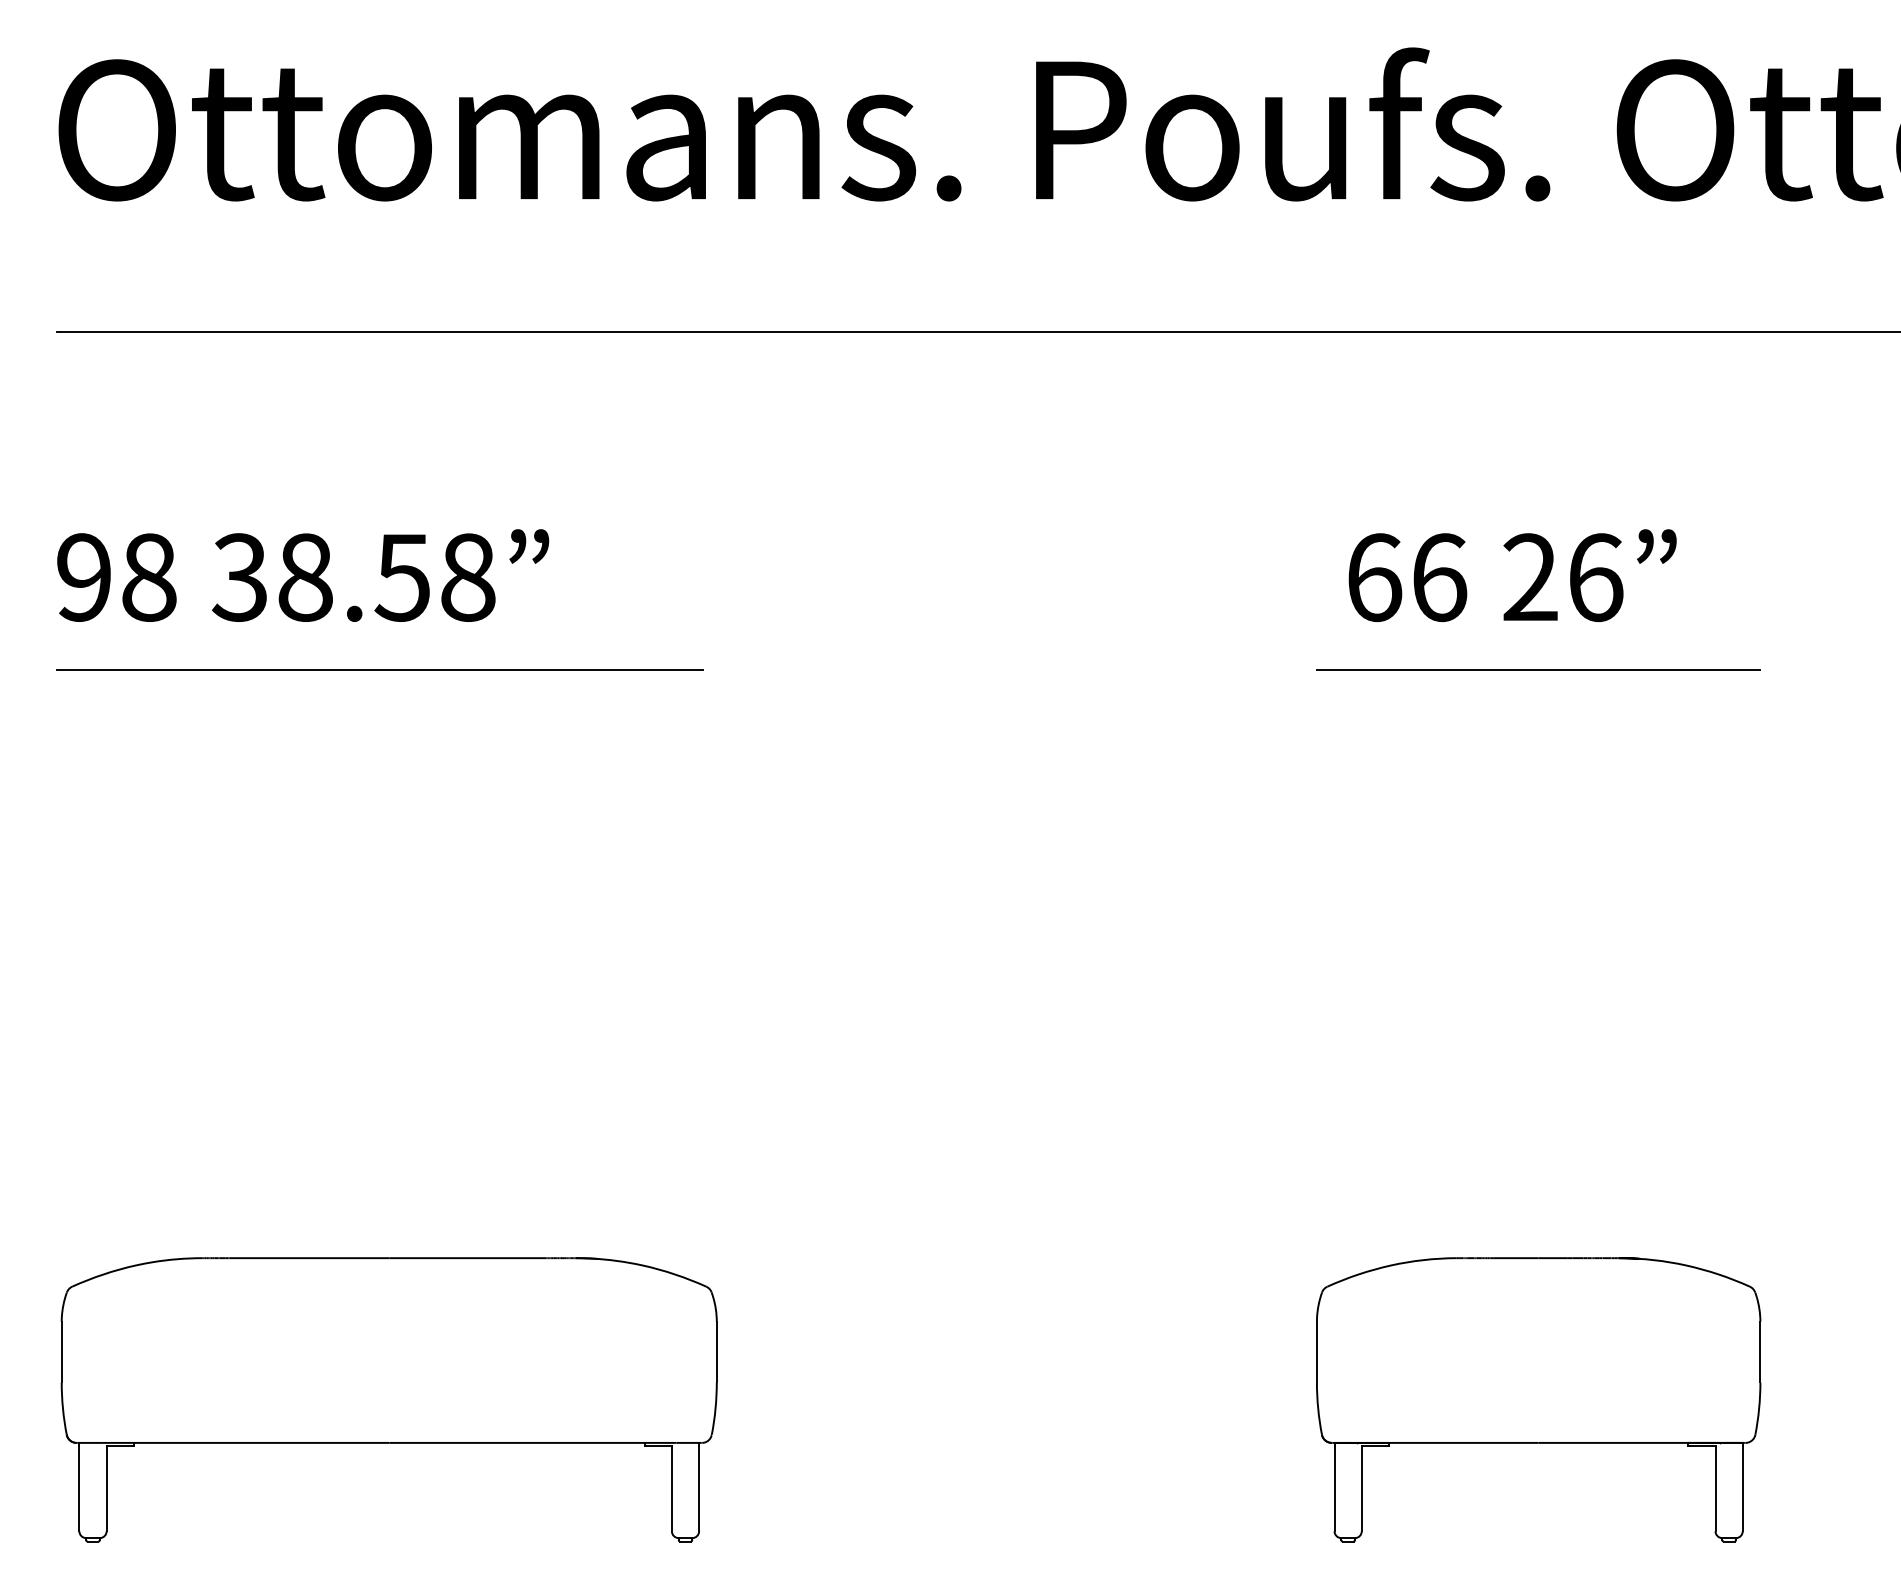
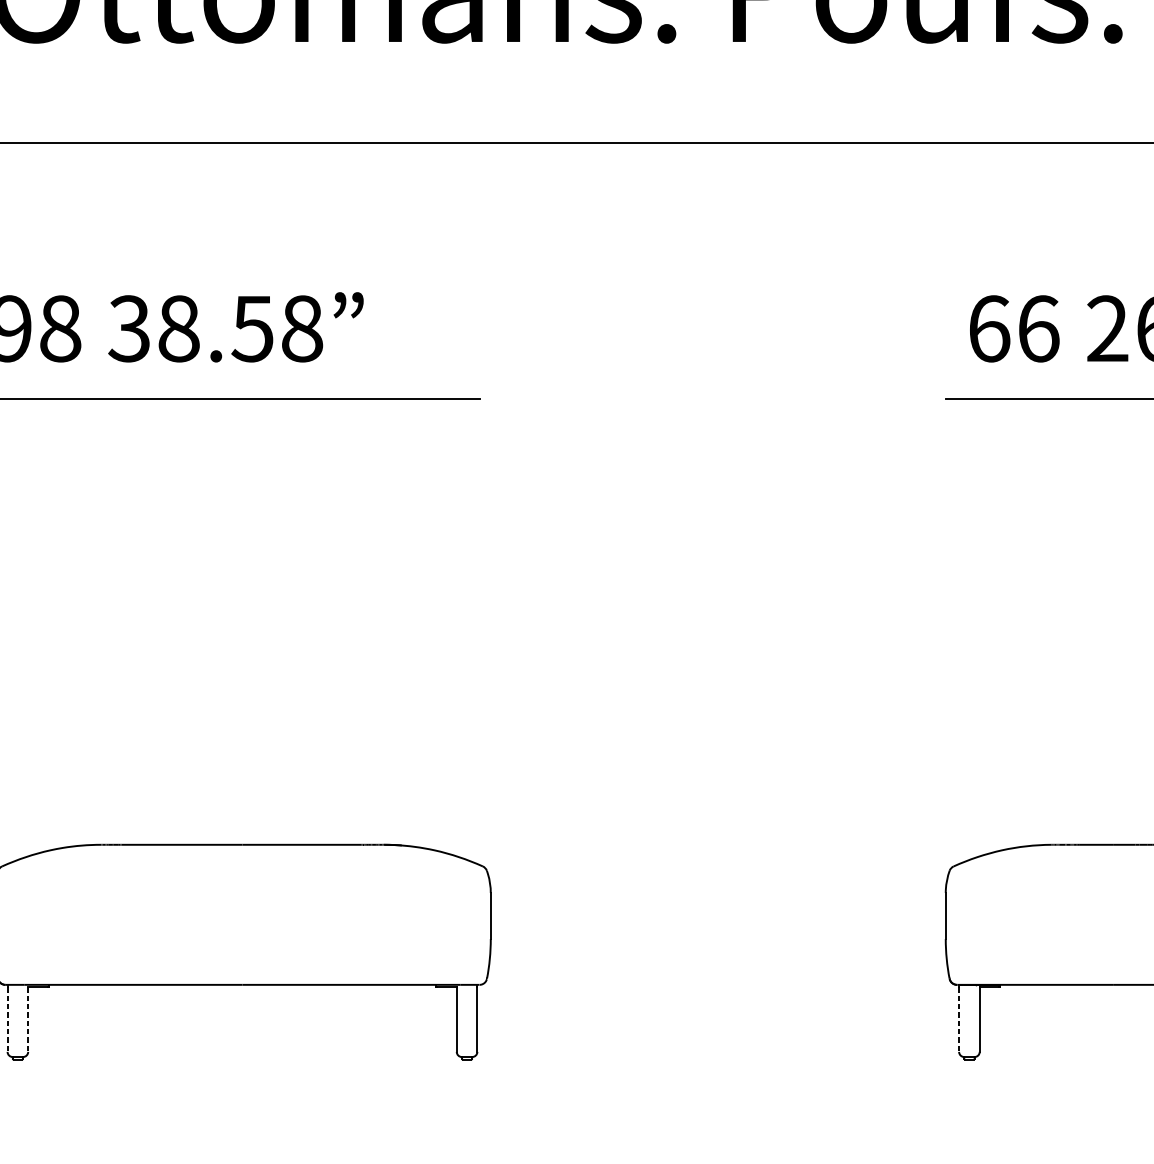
line: (79, 1488) -> (7, 1019), solid -> dashed
line: (106, 1488) -> (28, 1019), solid -> dashed
line: (1334, 1488) -> (959, 1019), solid -> dashed

